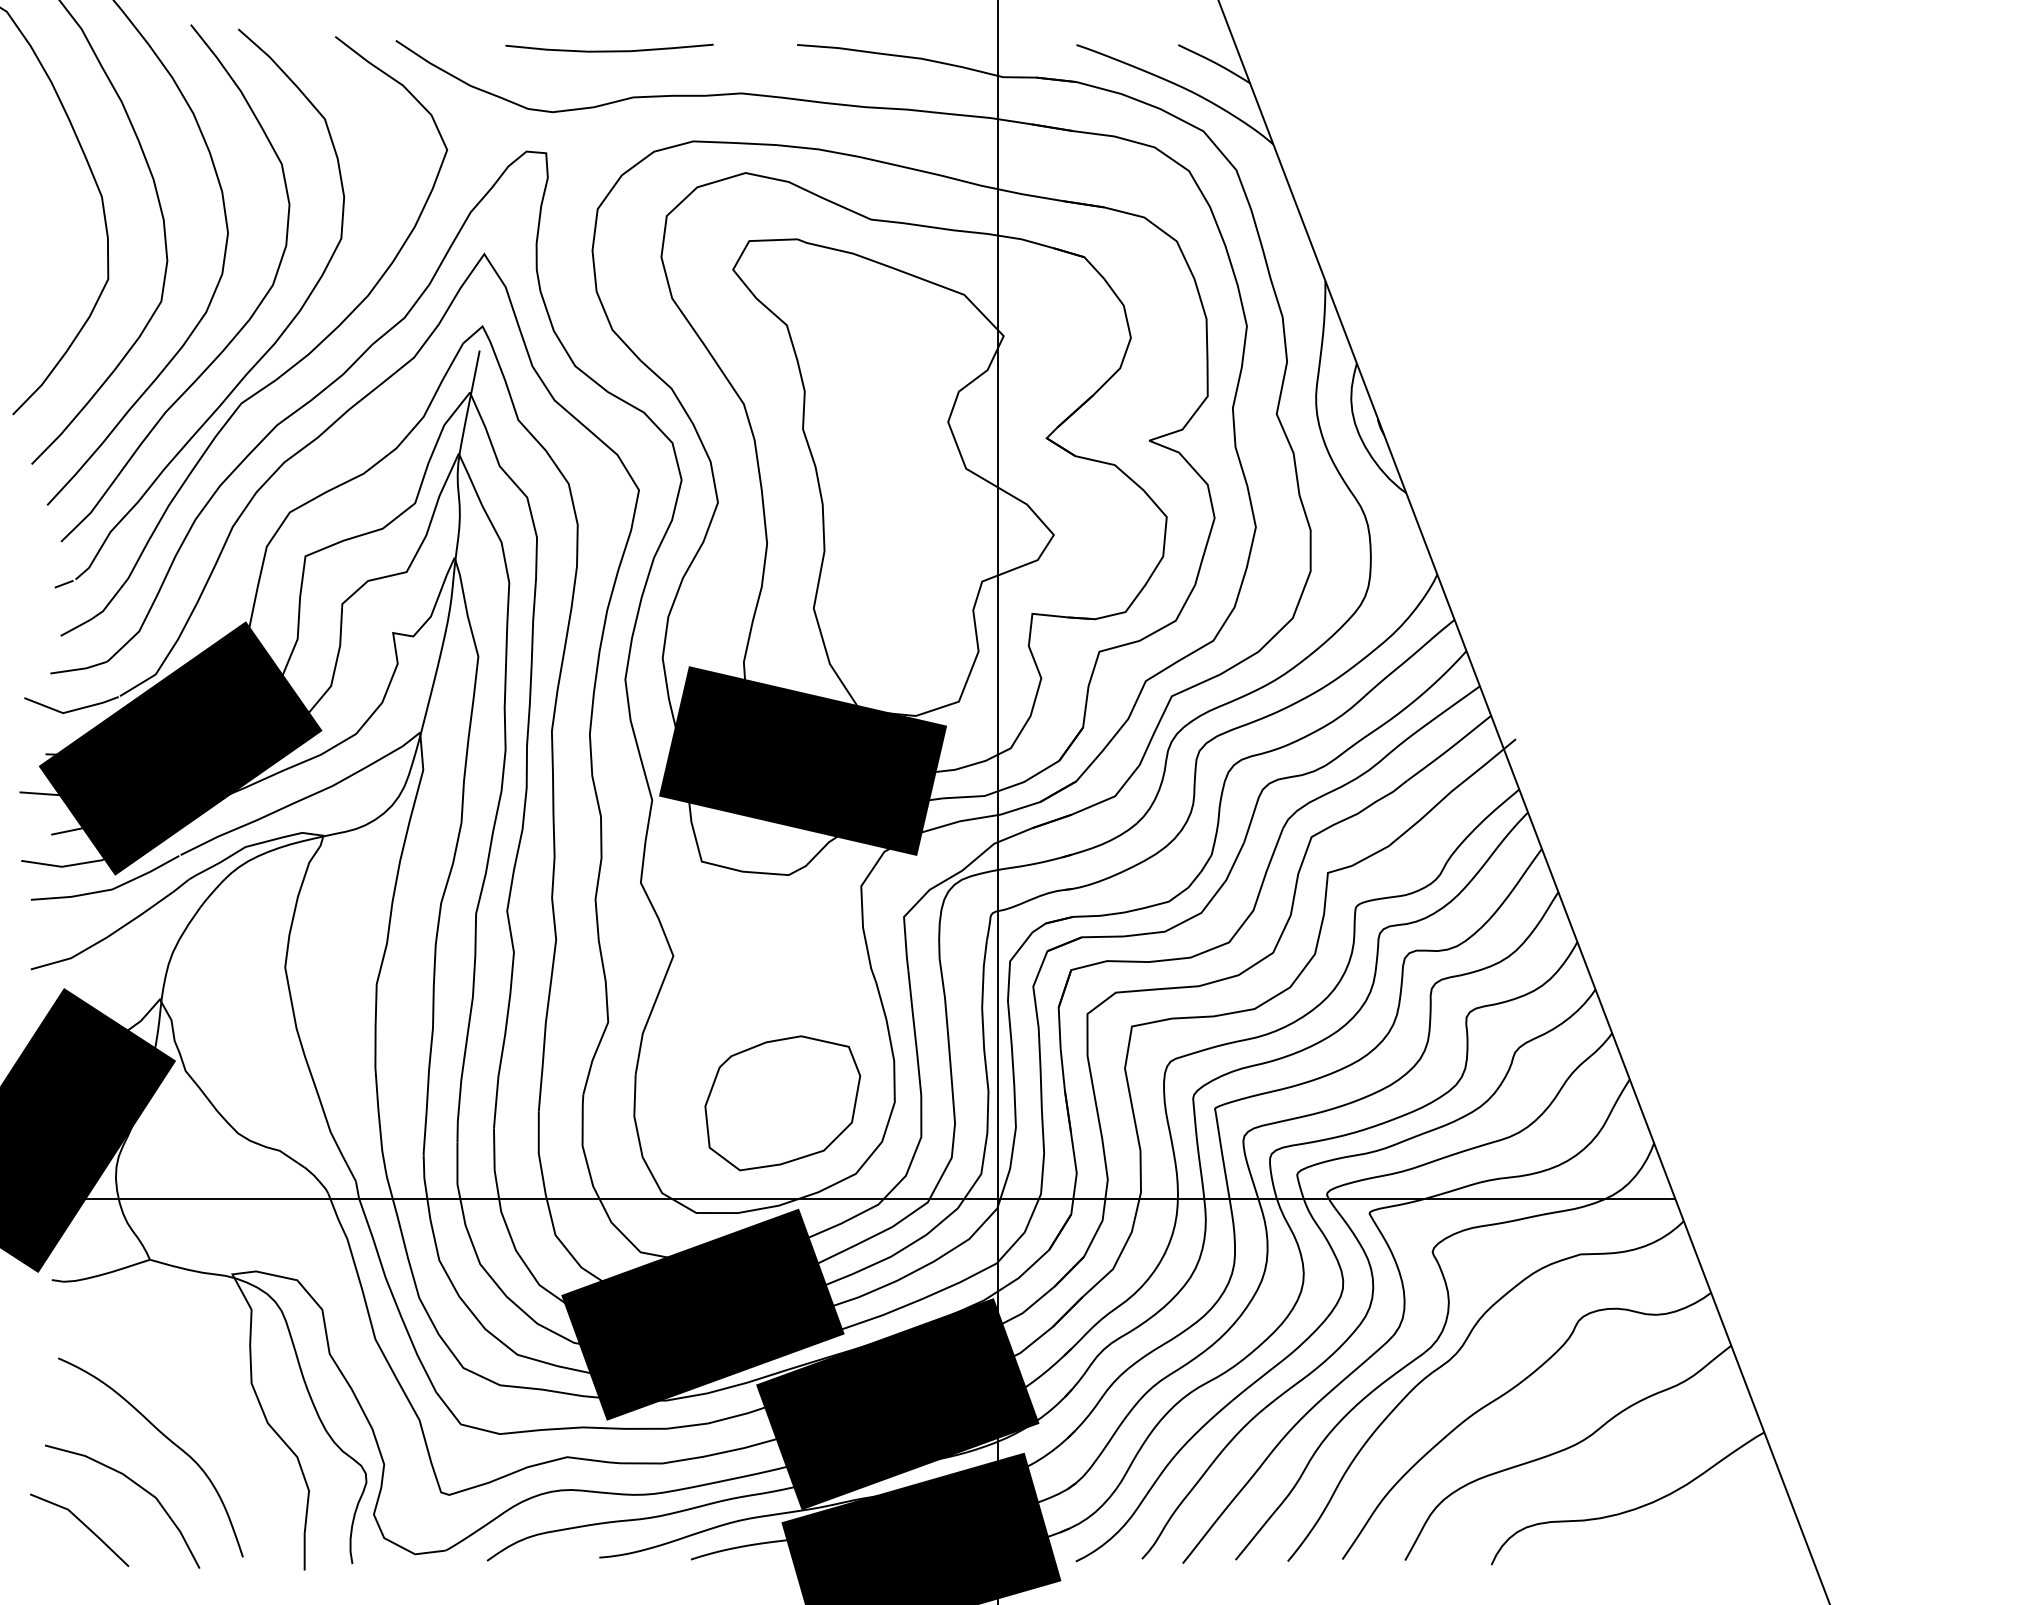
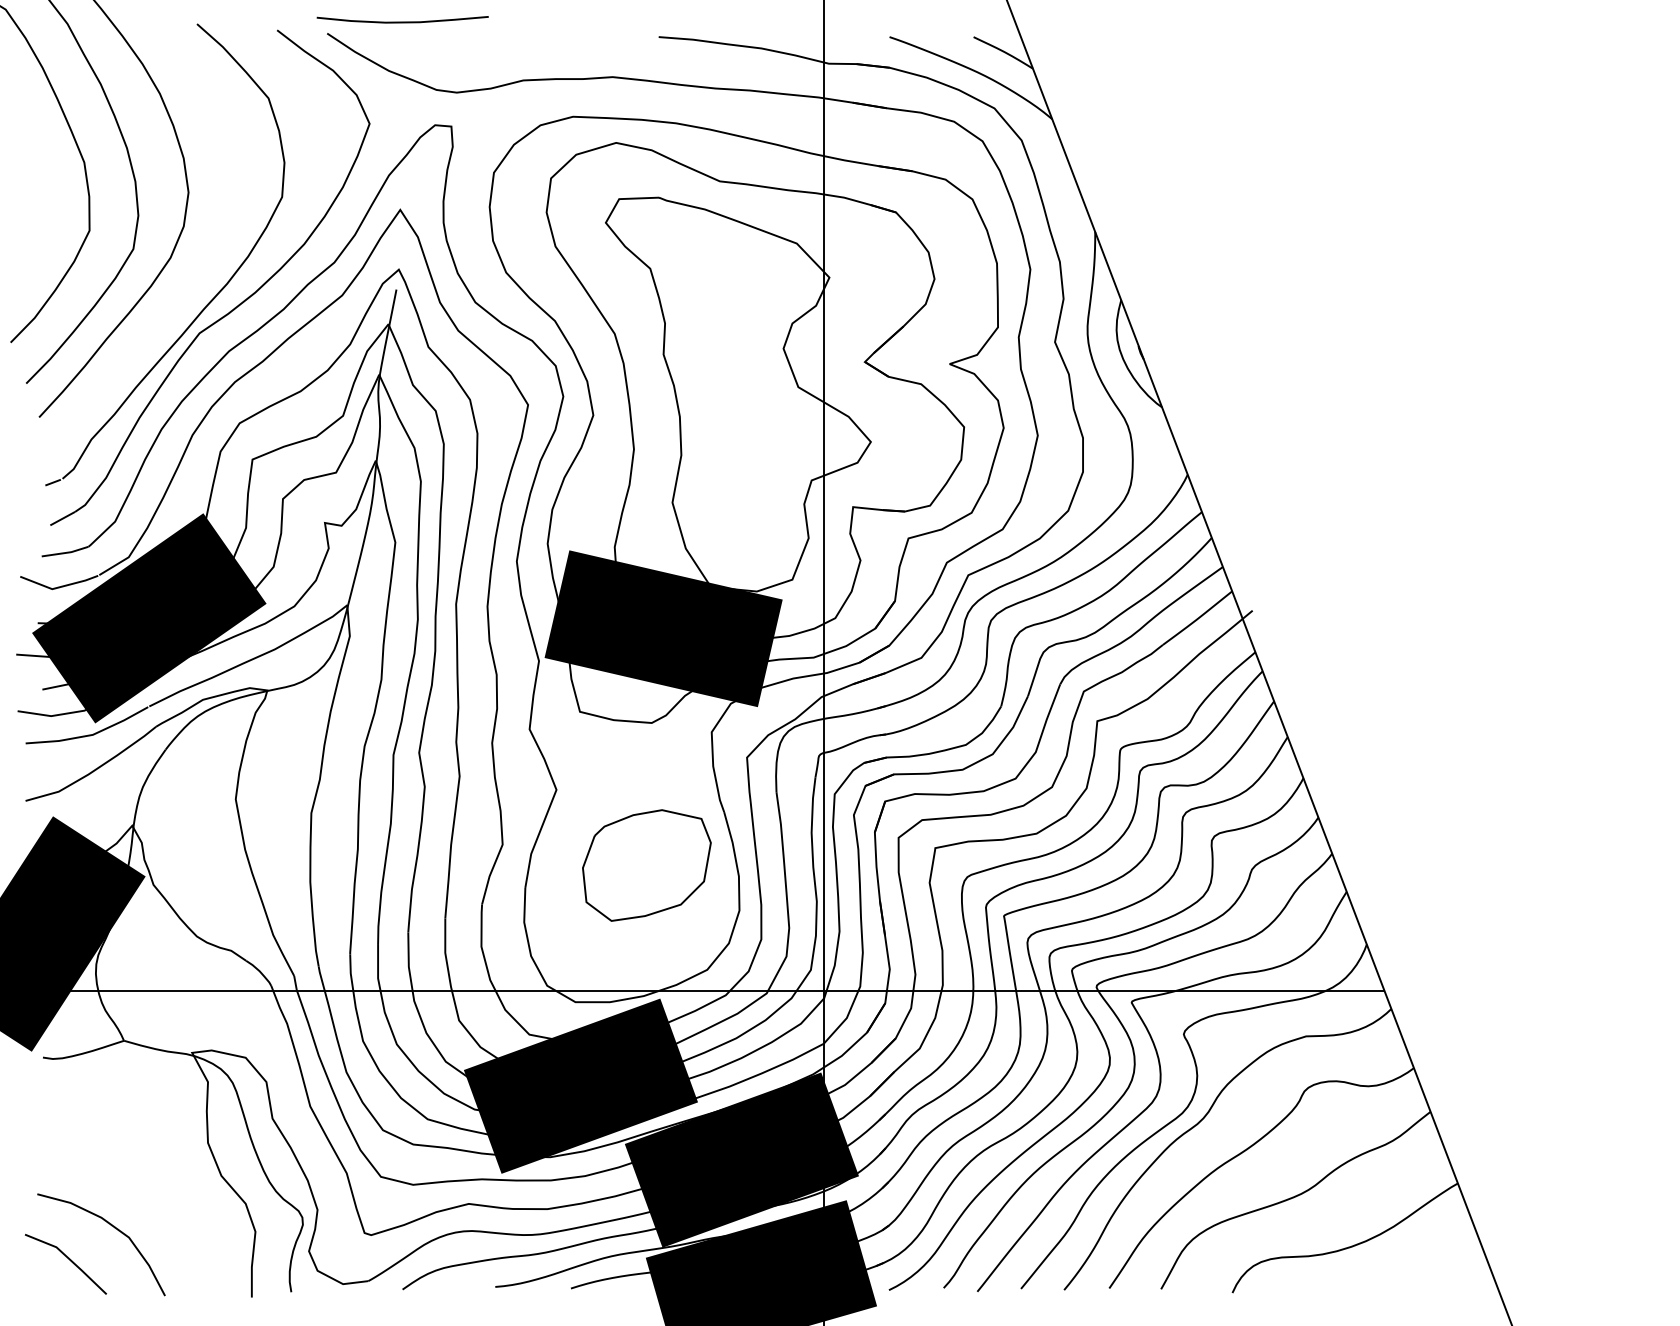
curve: (609, 50) -> (402, 21), moved
curve: (238, 329) -> (197, 272), removed
part: (782, 1103) -> (646, 865), moved
curve: (167, 1439) -> (138, 1189), removed

